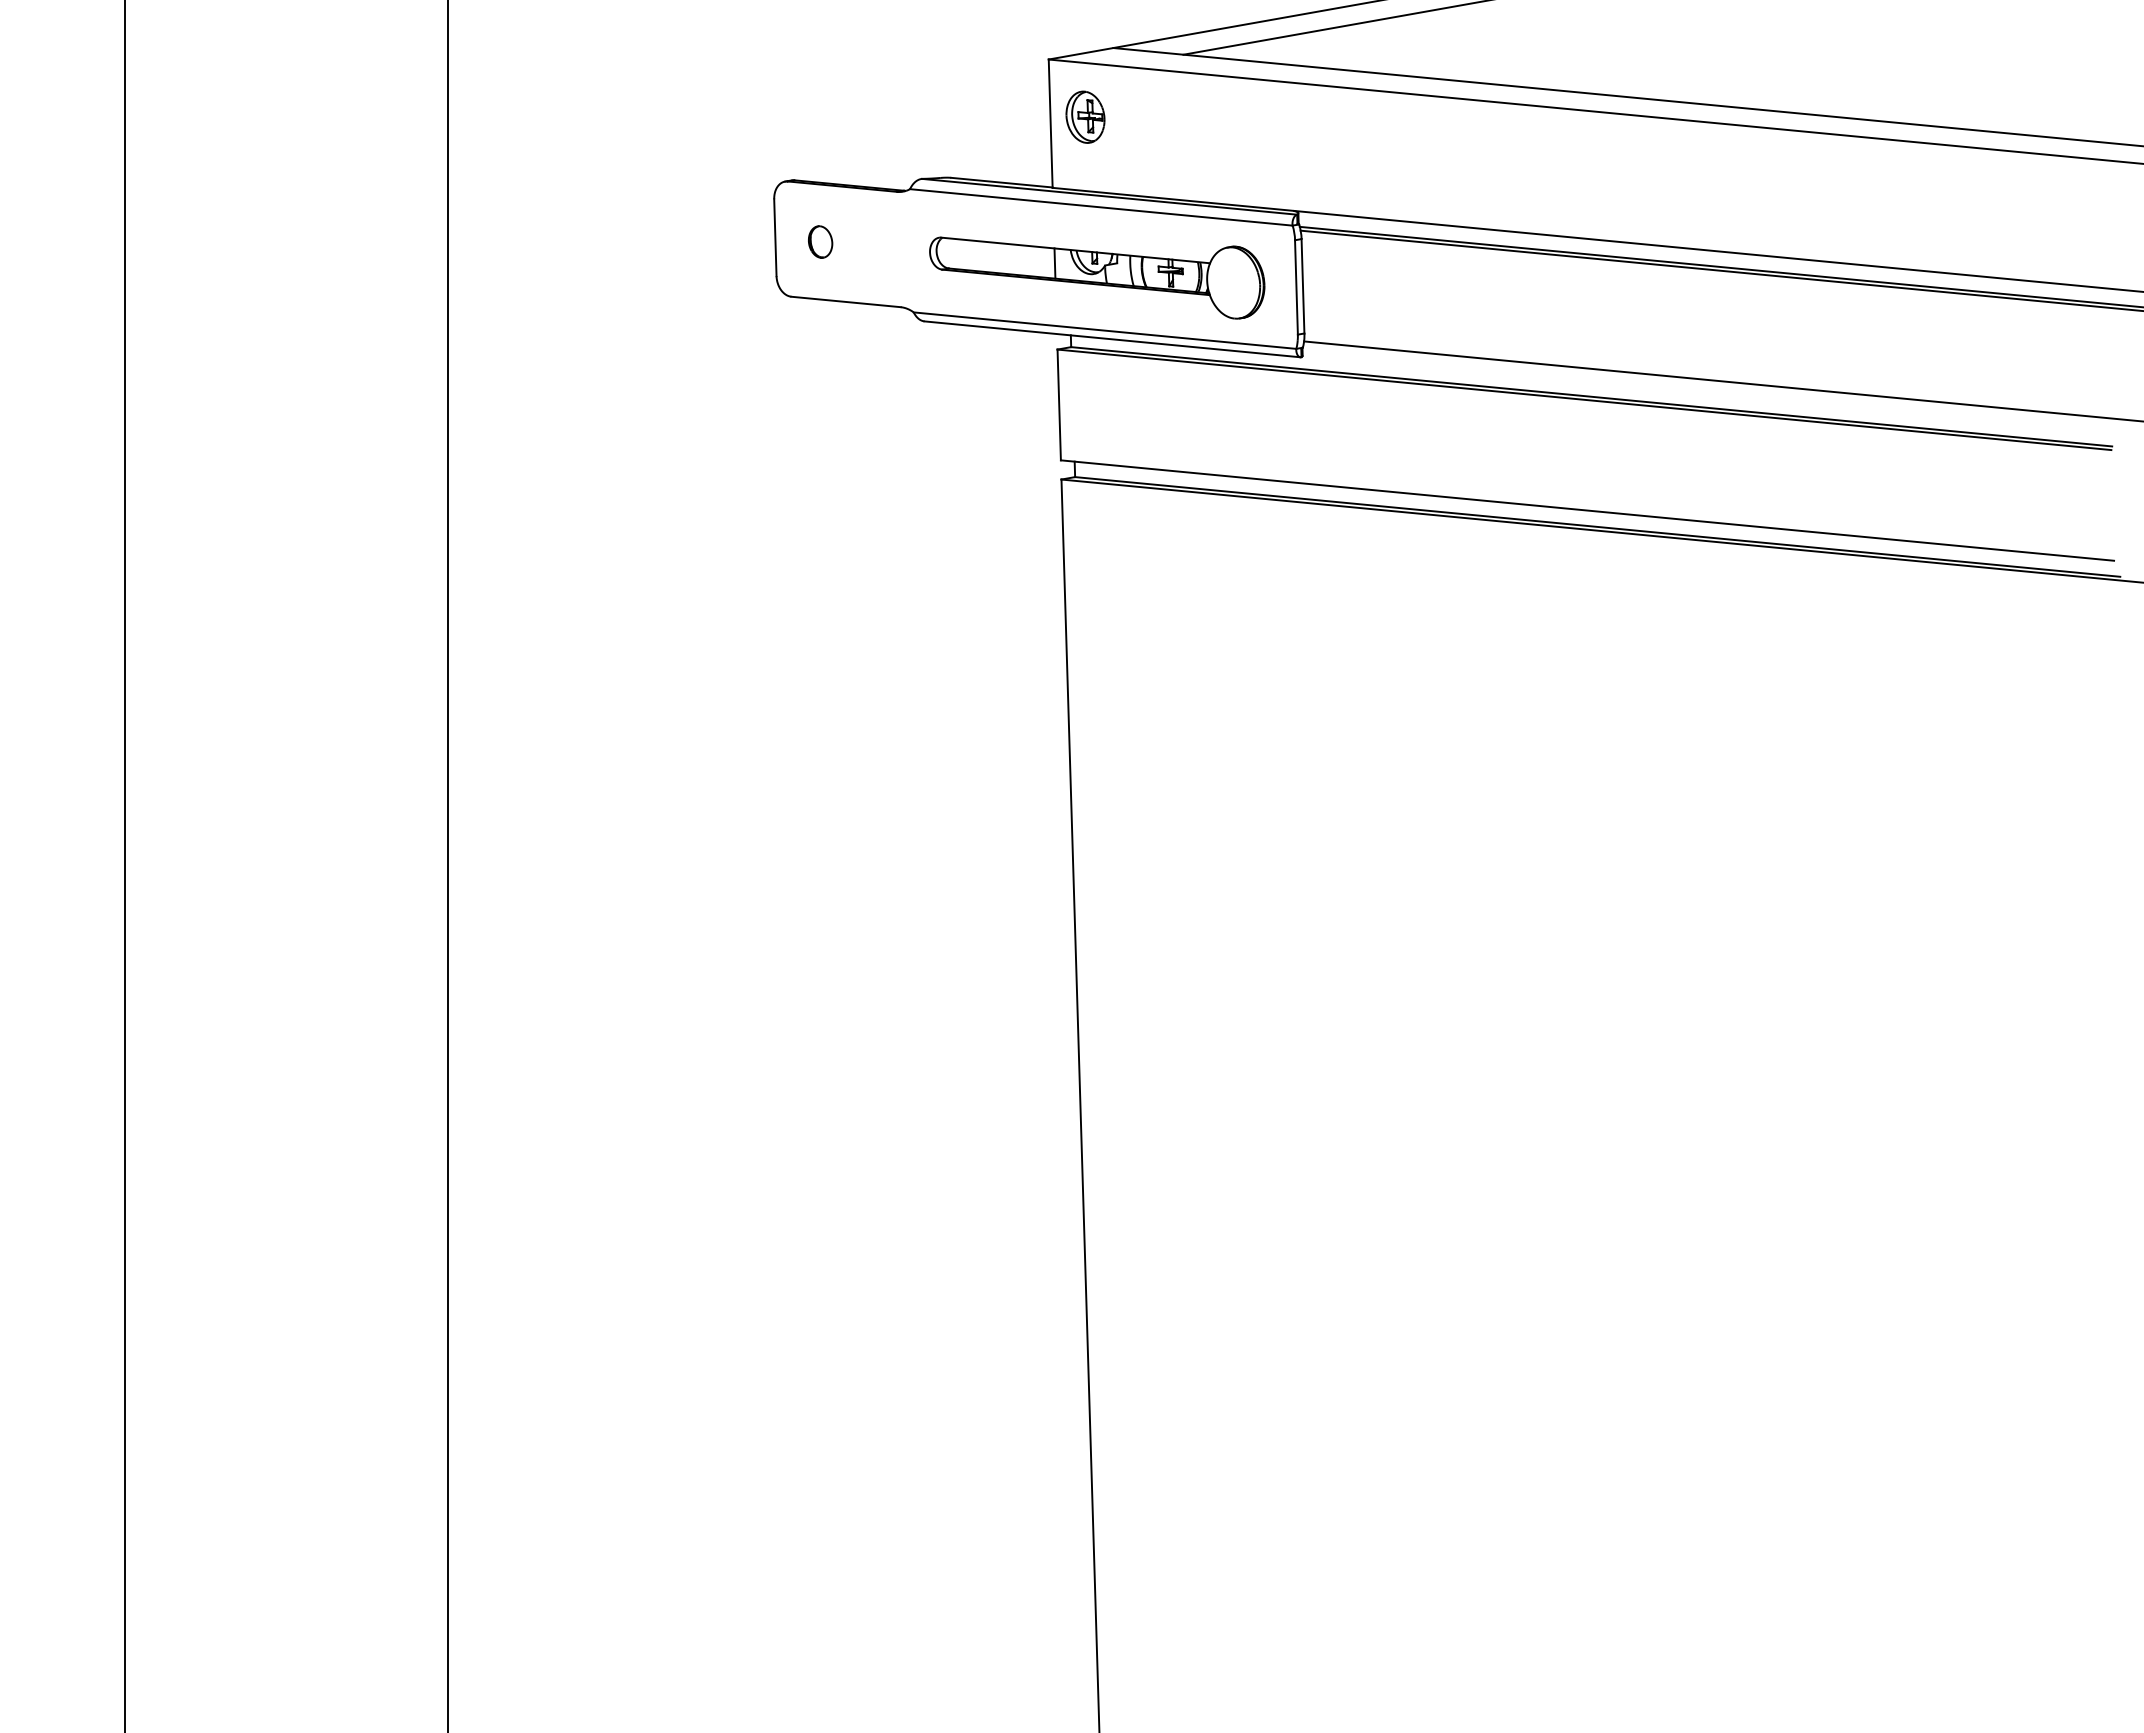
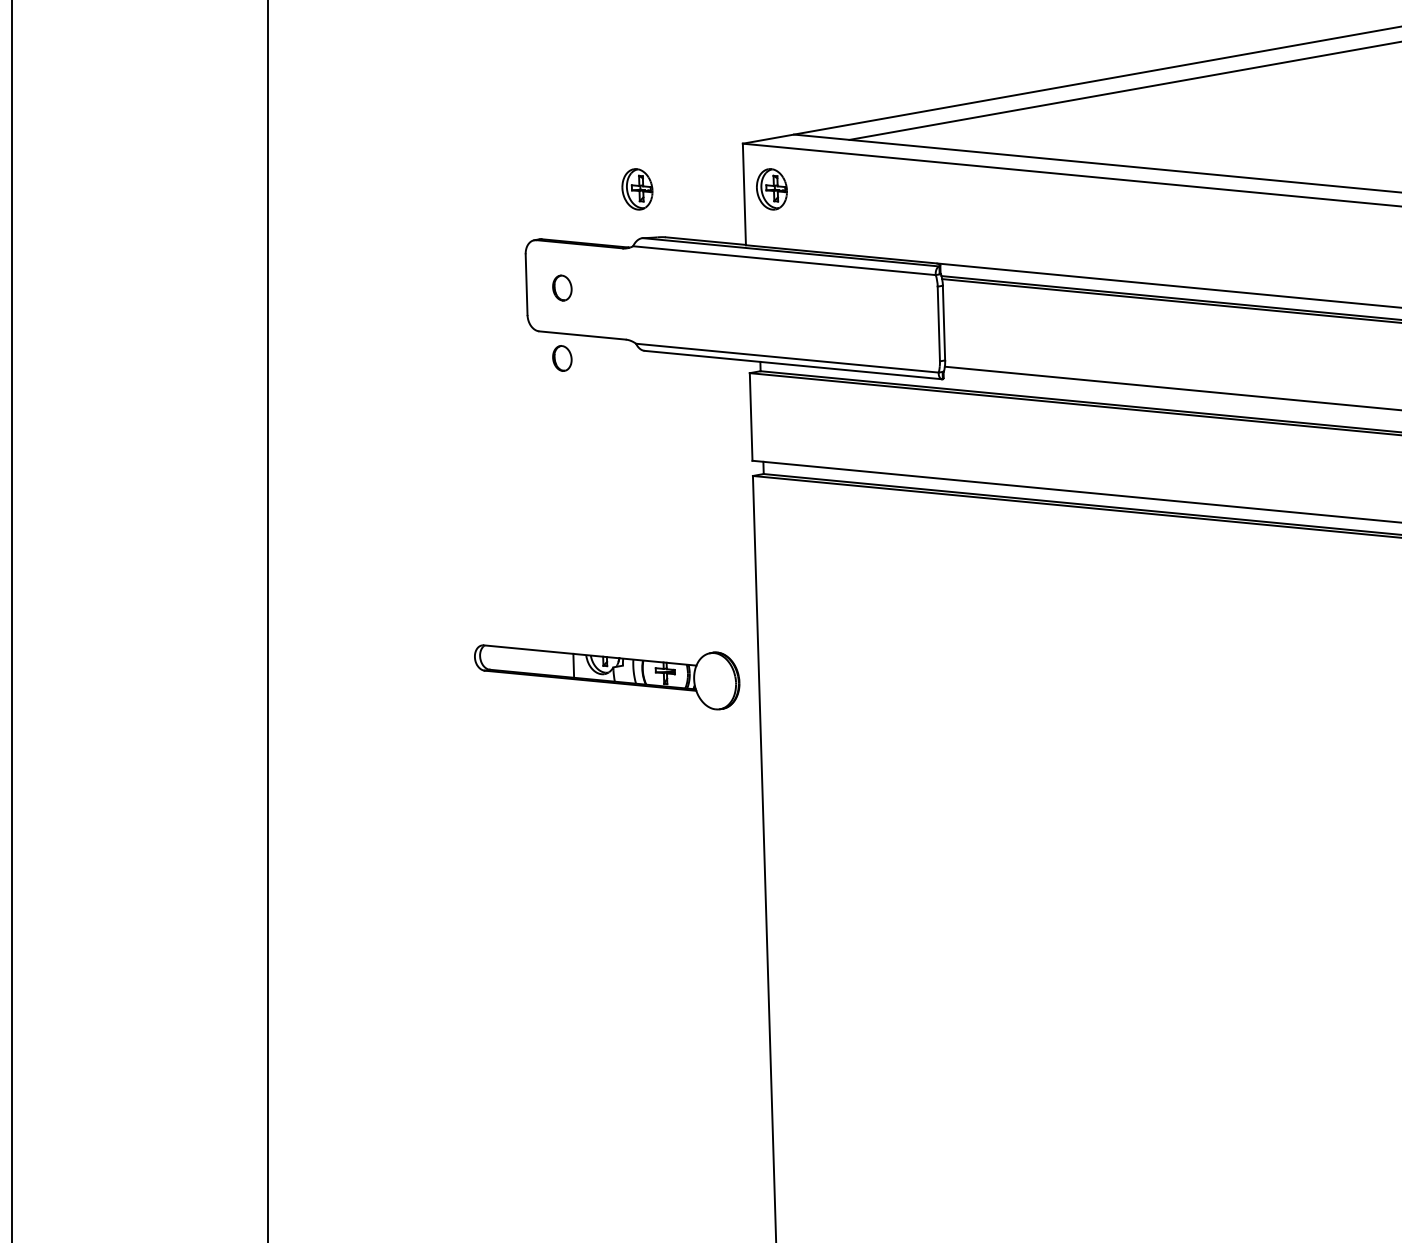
part: (915, 116) -> (637, 188), added
part: (1097, 277) -> (607, 676), moved
part: (820, 330) -> (562, 358), added

